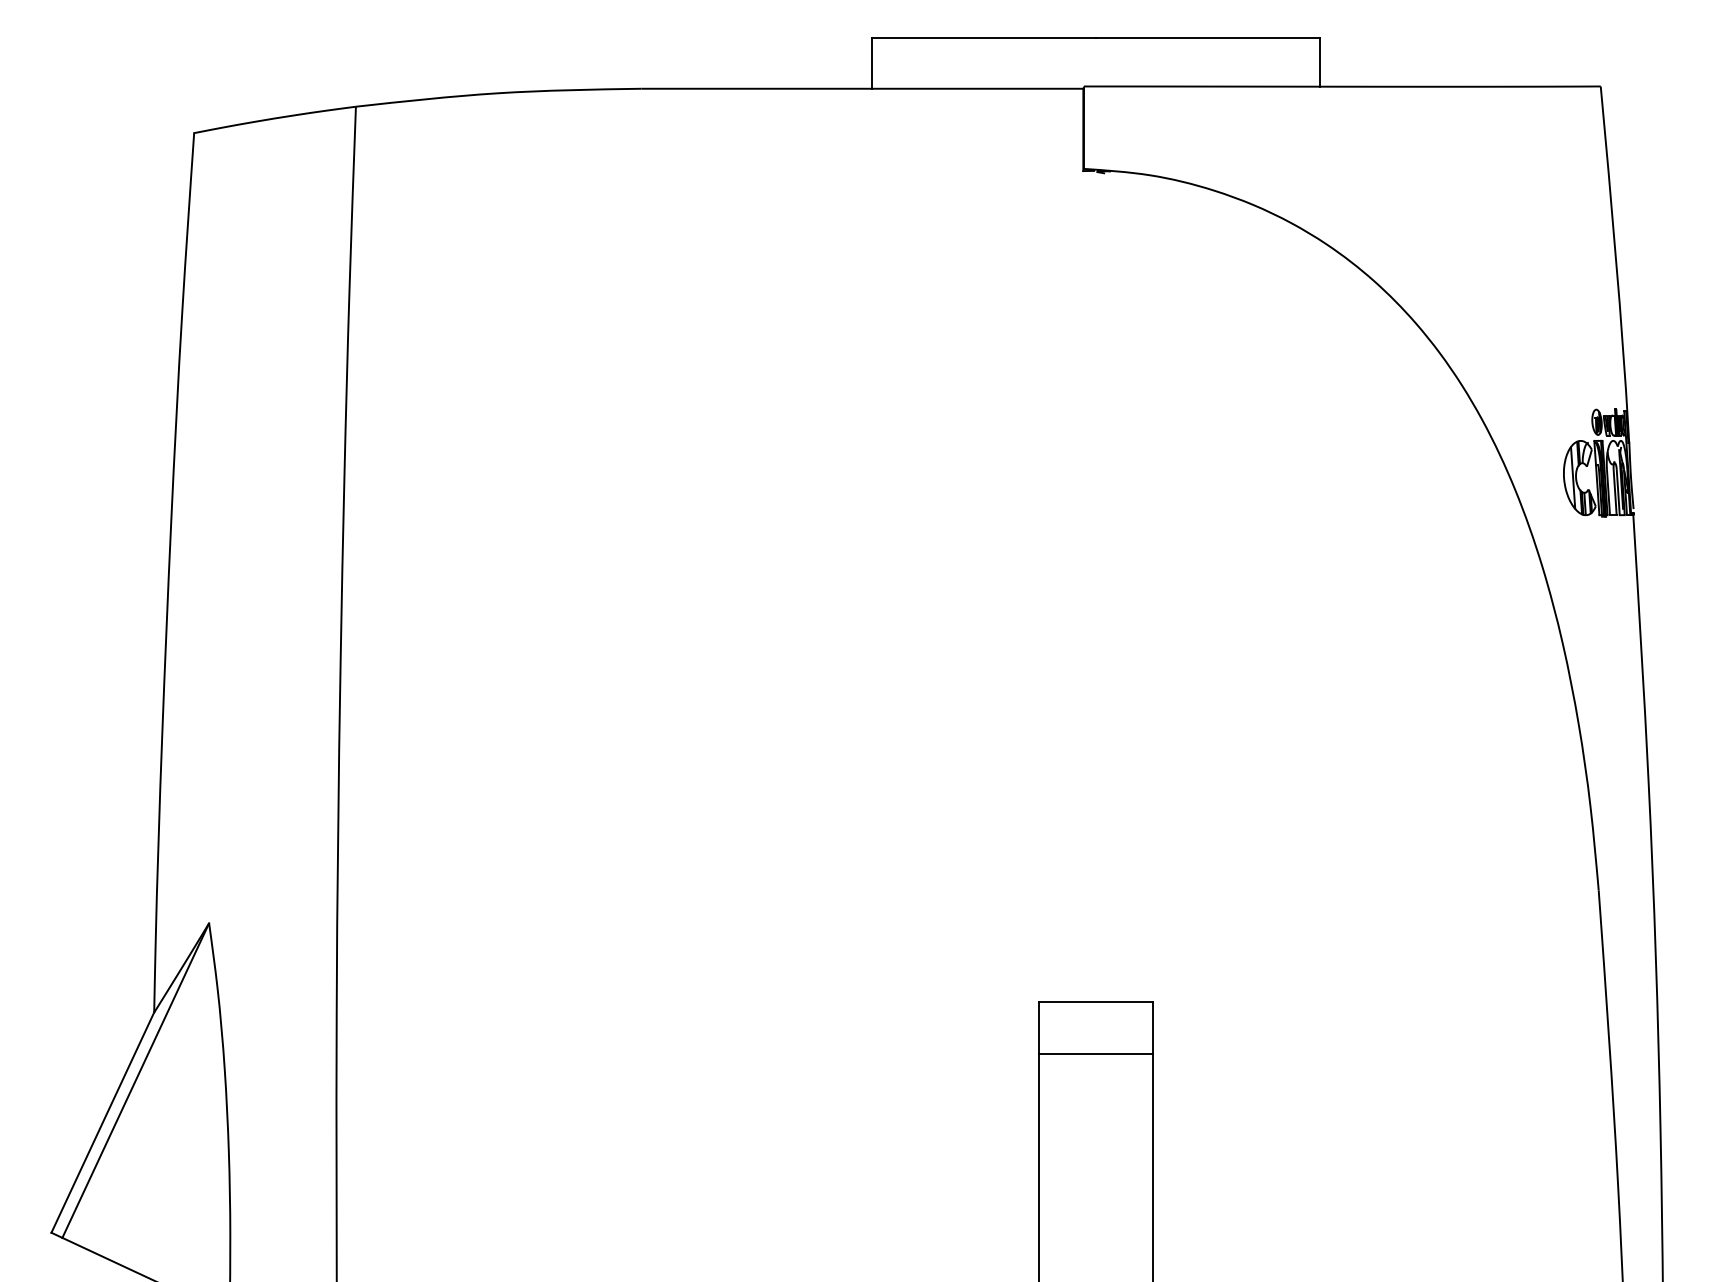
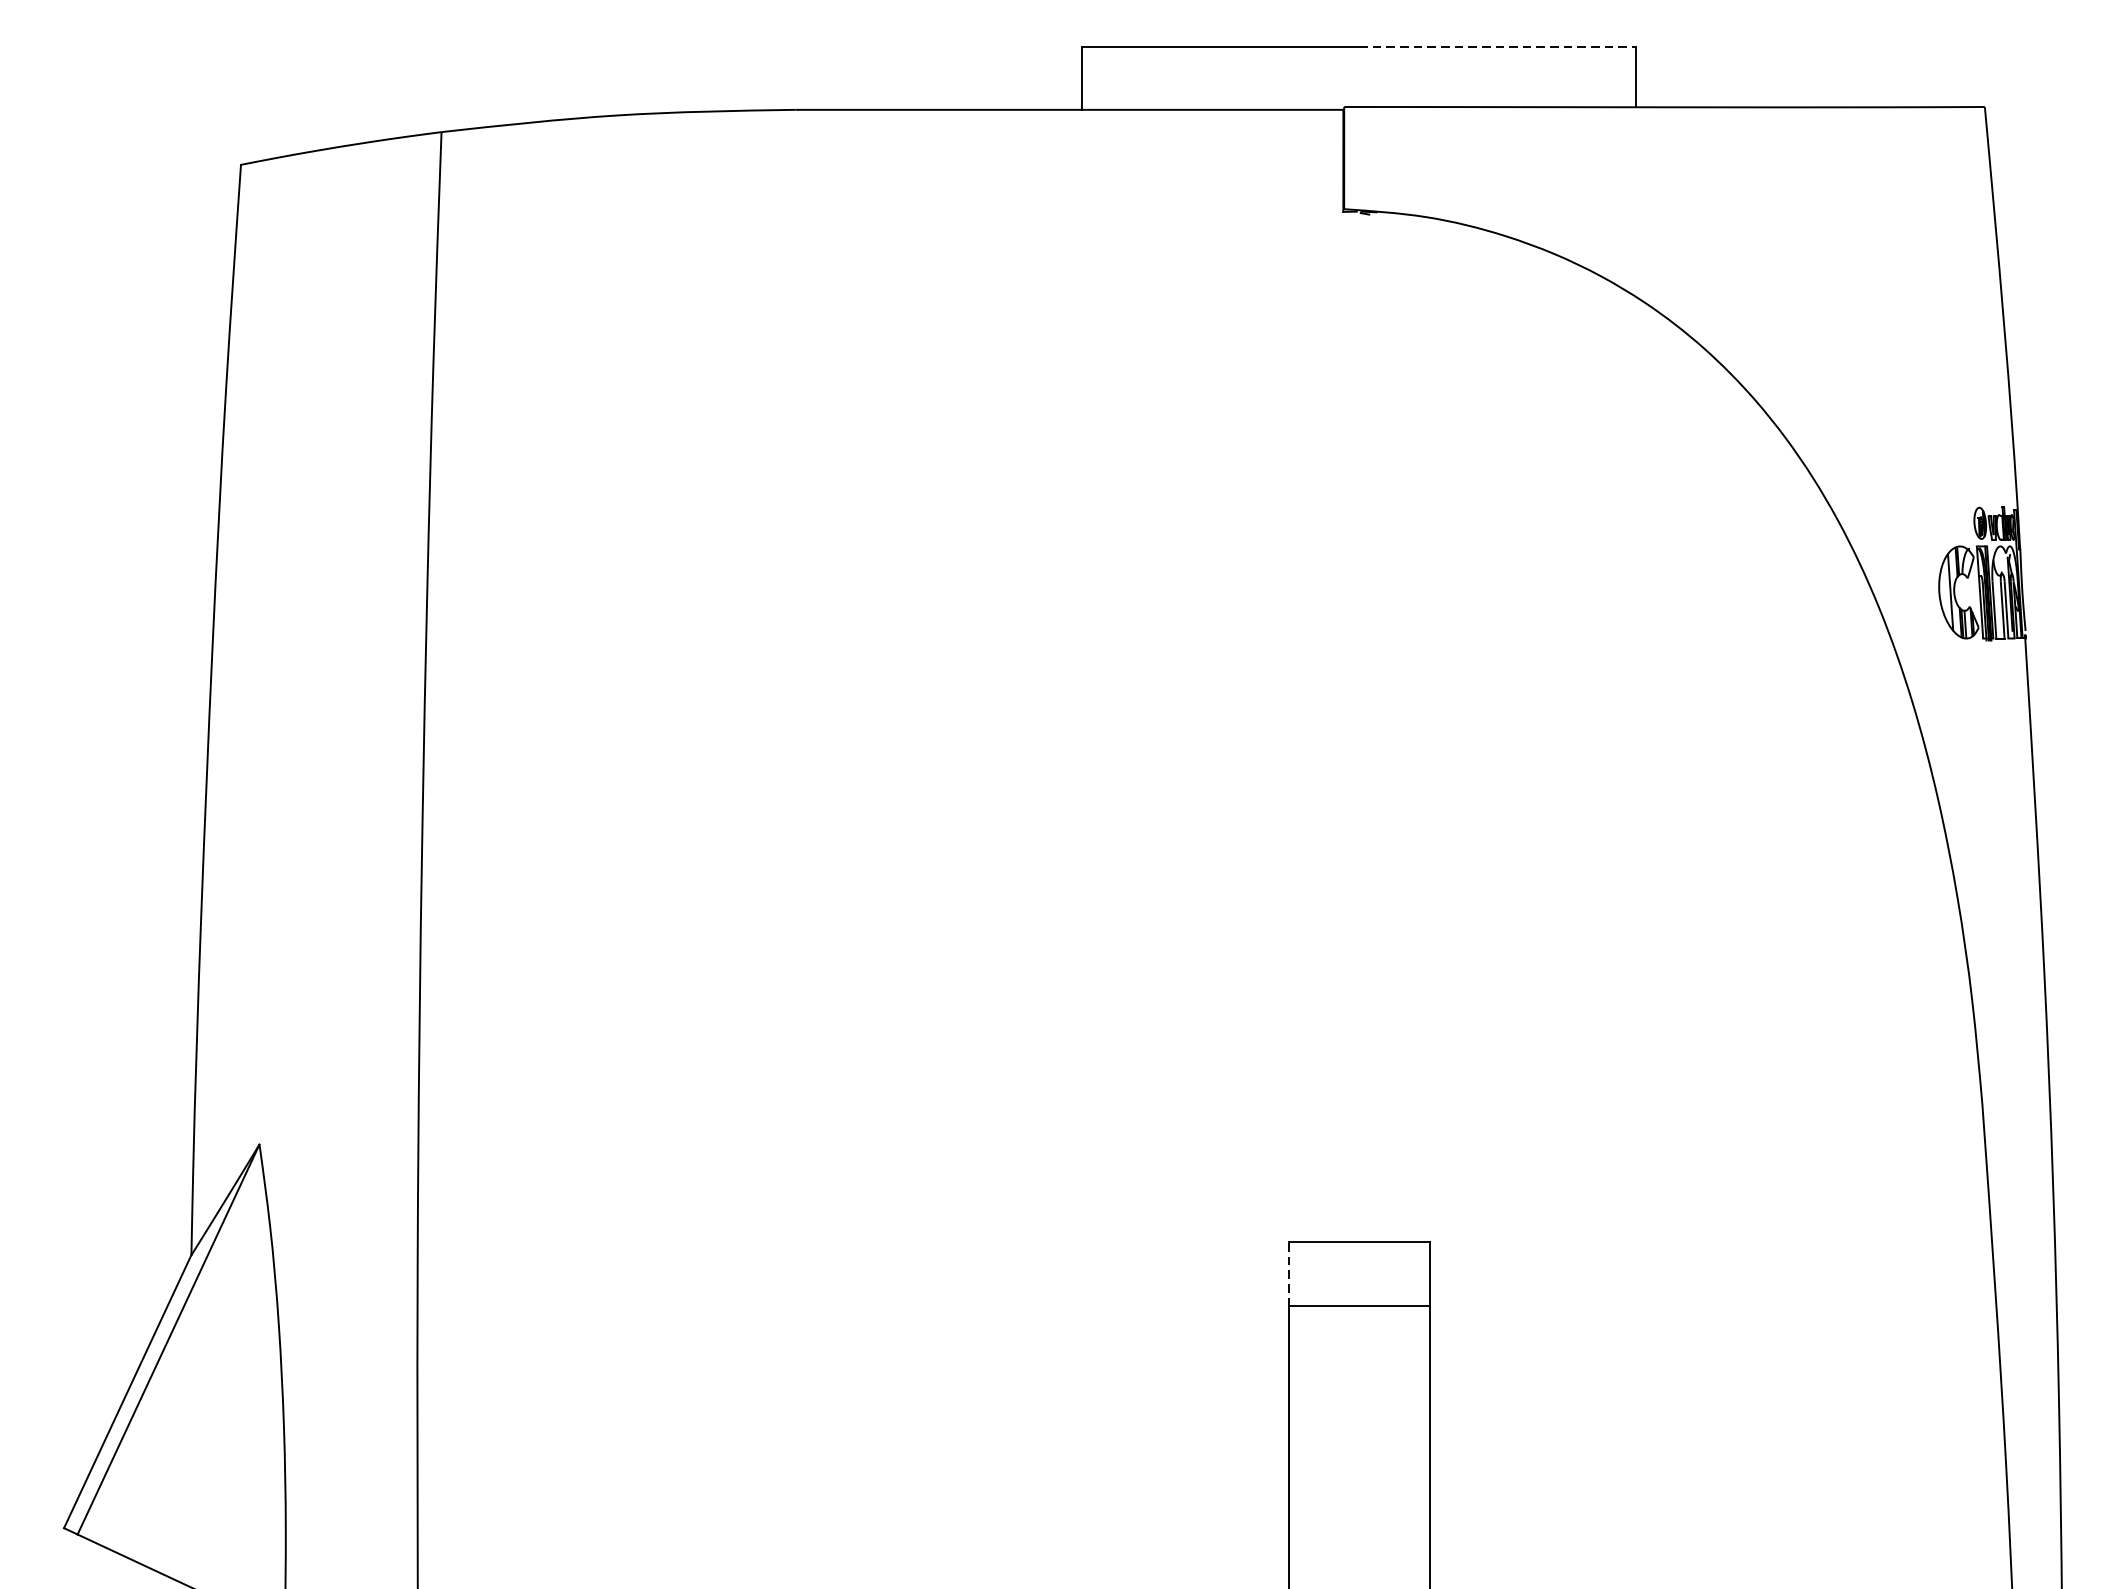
line: (1207, 38) -> (1497, 47), solid -> dashed
line: (1039, 1027) -> (1289, 1273), solid -> dashed

